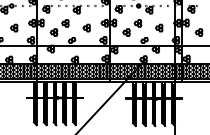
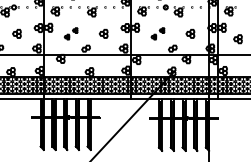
part: (59, 27) -> (70, 33), size x0.6
part: (131, 27) -> (157, 33), size x0.6

